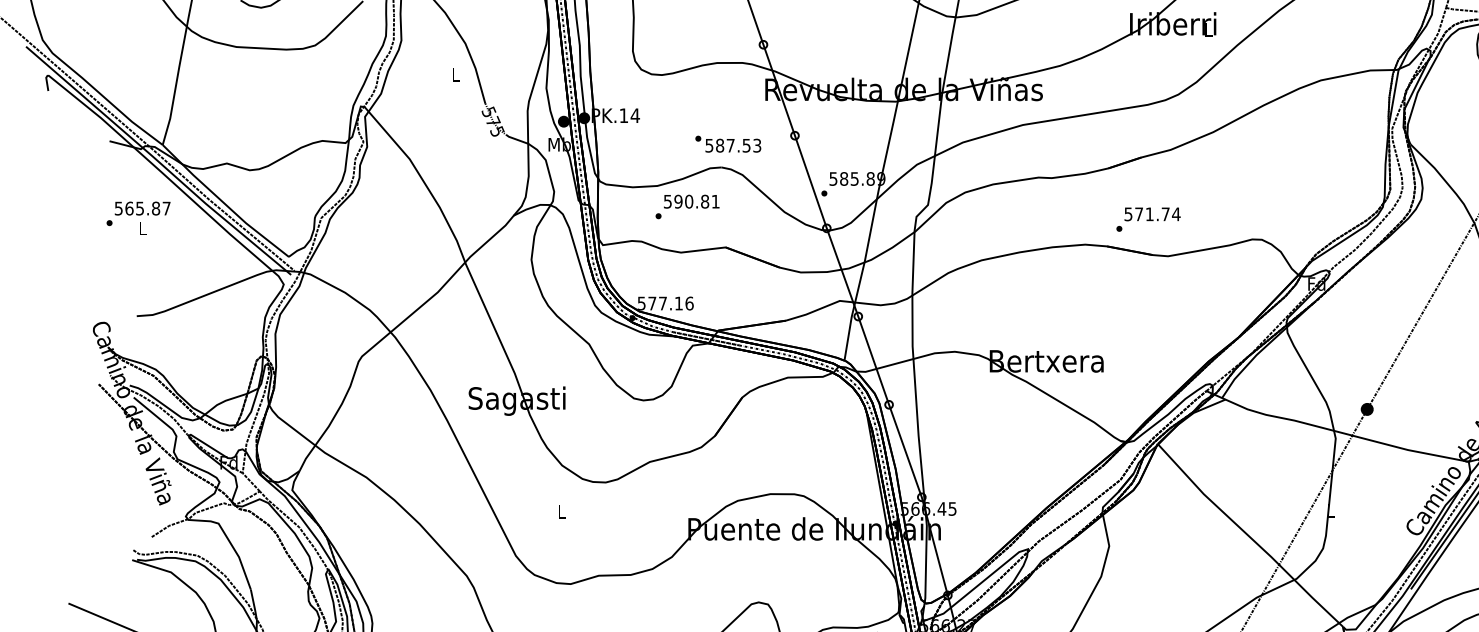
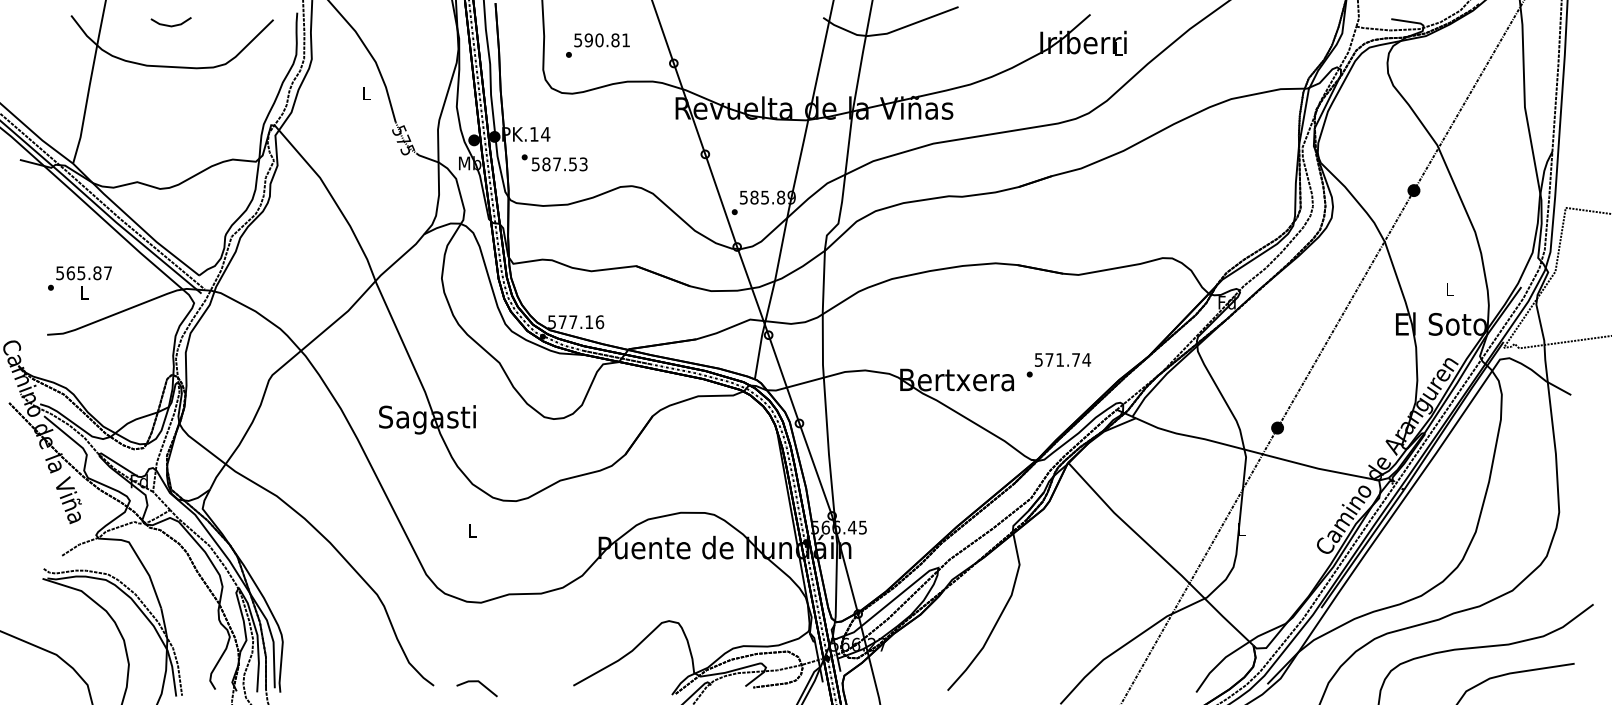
text: (728, 143) -> (554, 162), moved
text: (687, 206) -> (597, 45), moved
text: (138, 217) -> (79, 282), moved
text: (1148, 219) -> (1058, 365), moved

